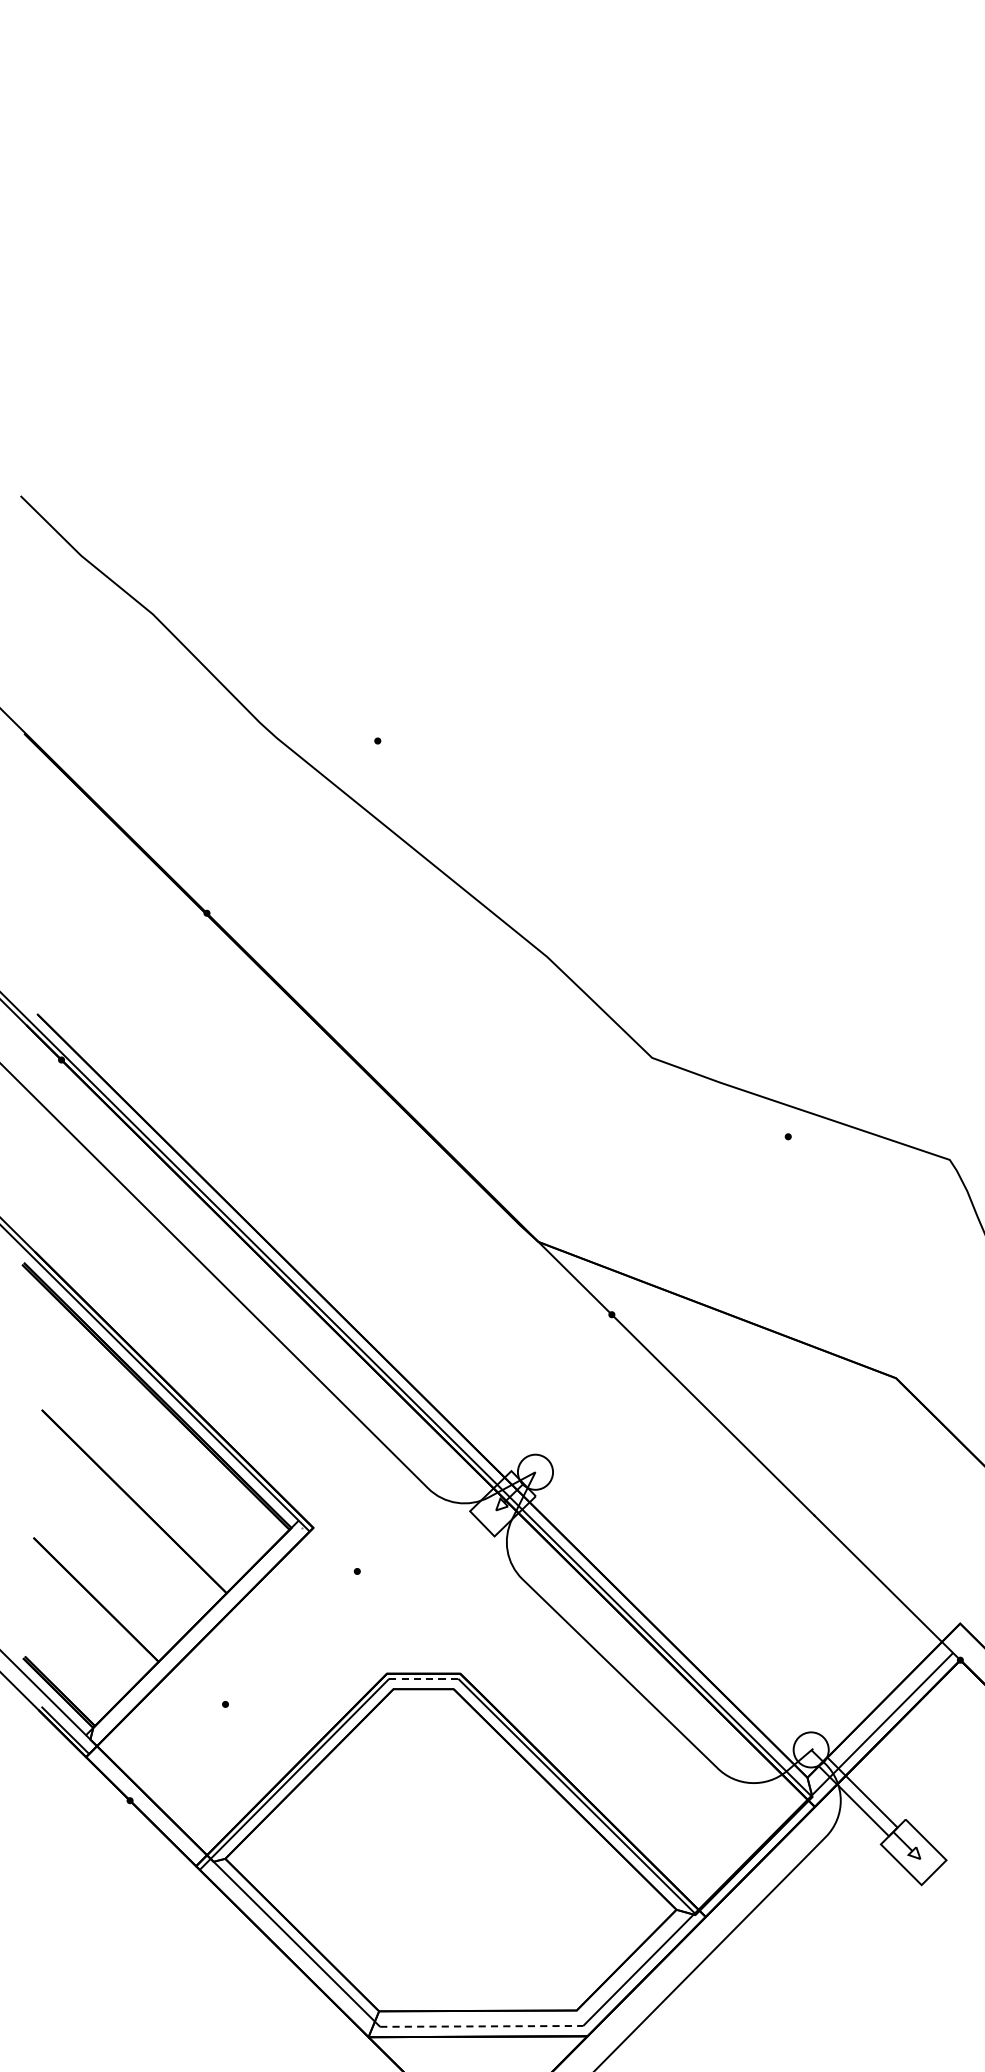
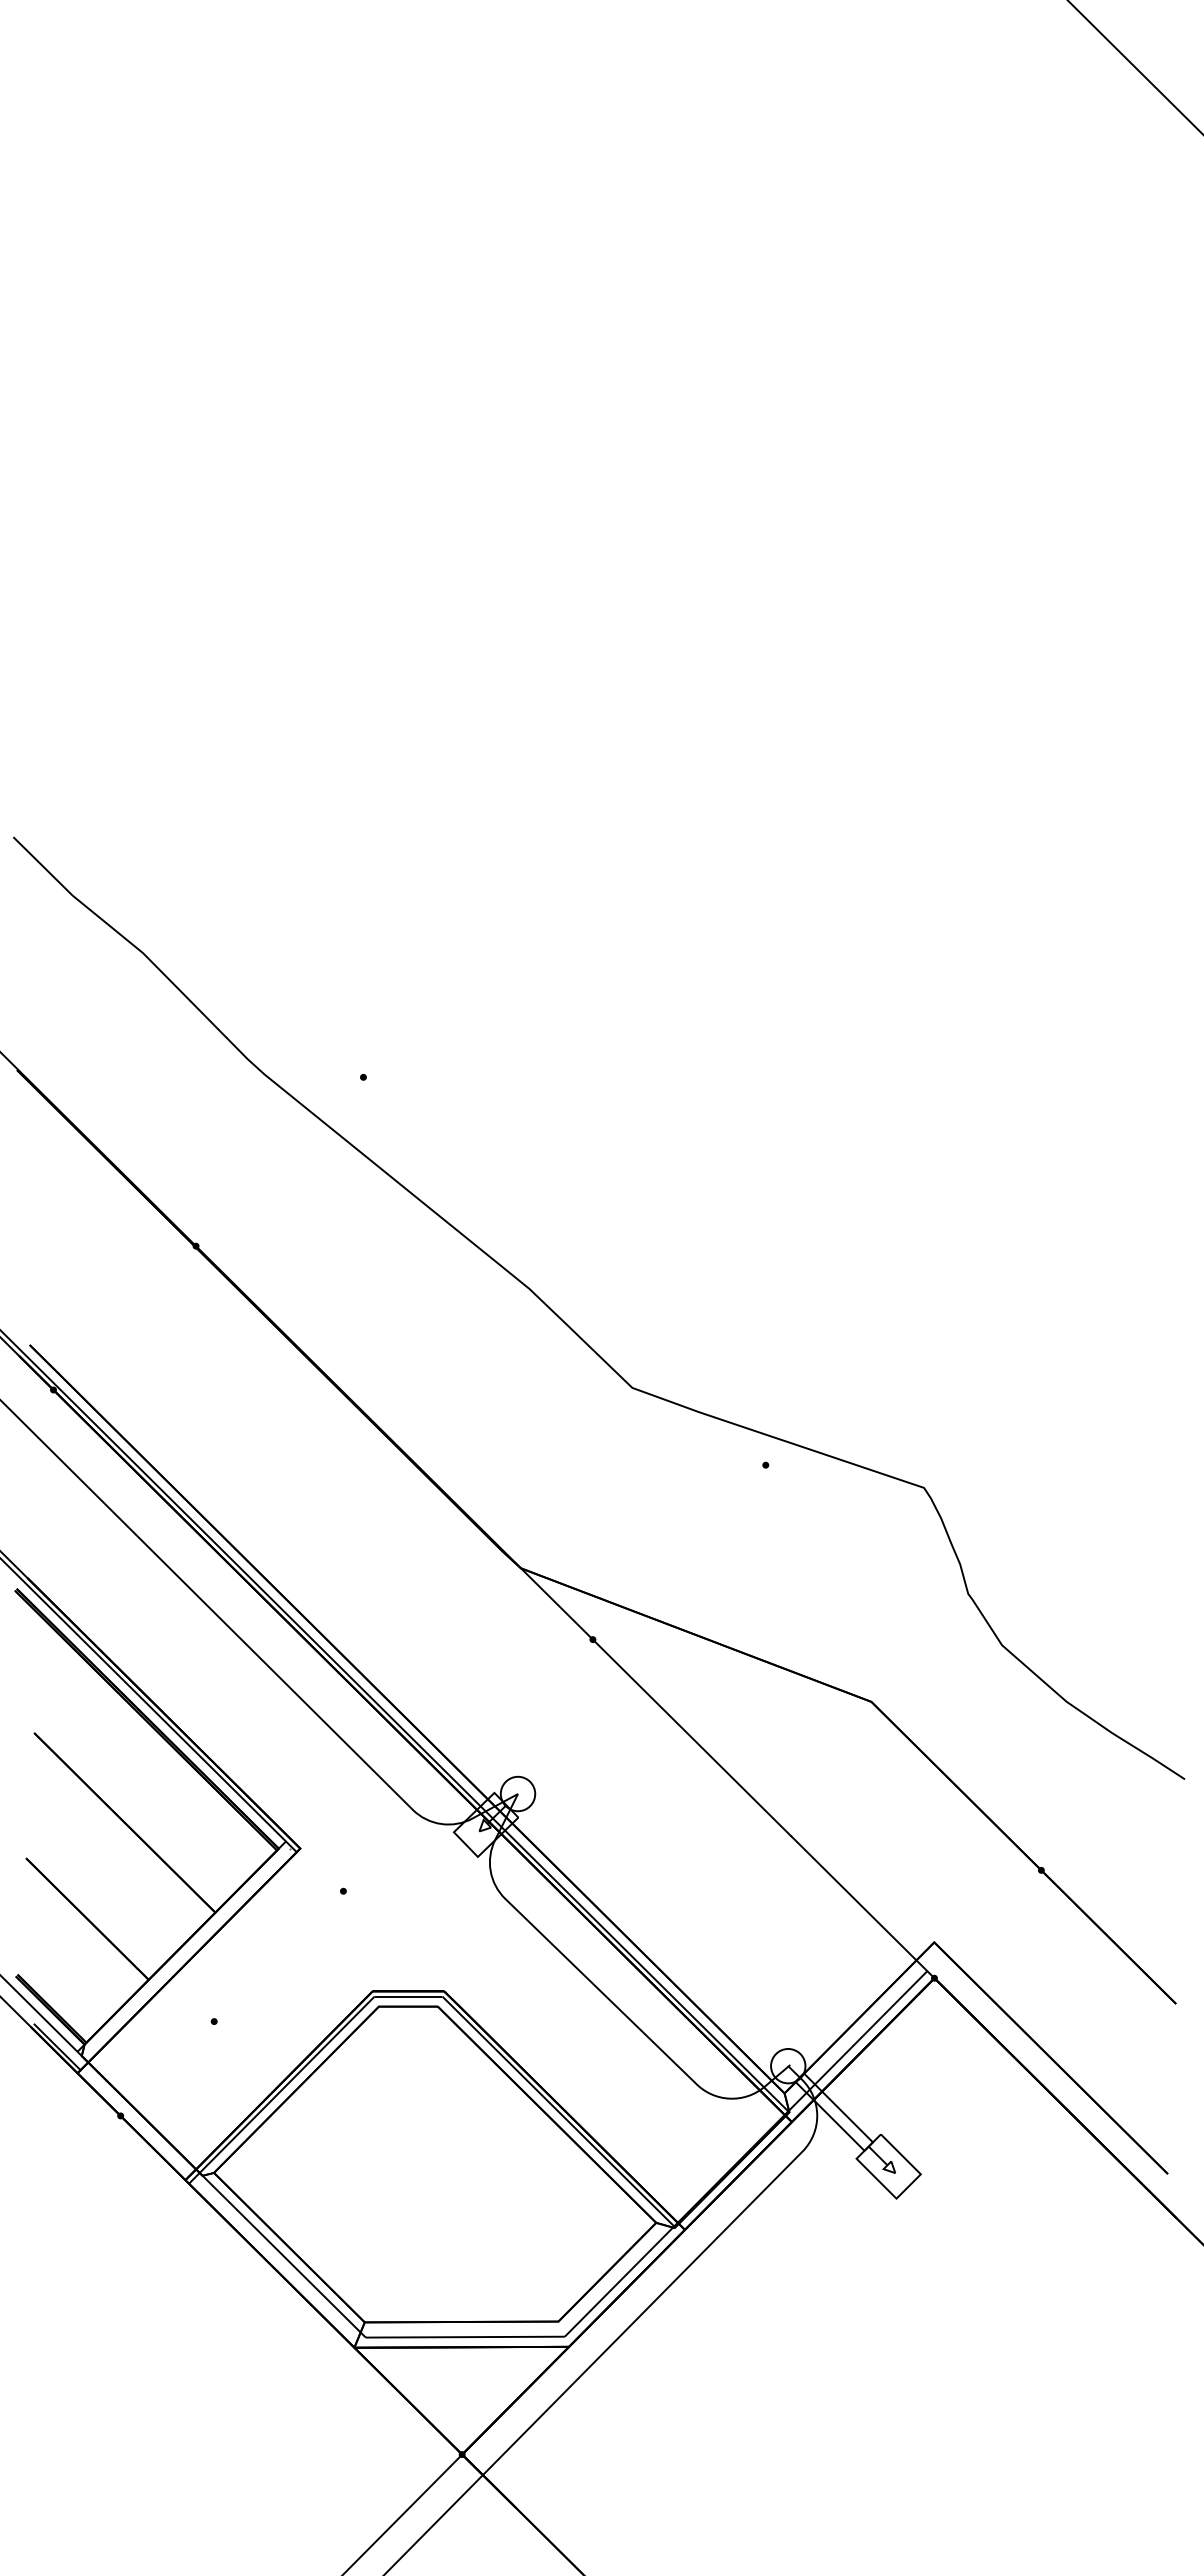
line: (423, 1678) -> (408, 1996), dashed -> solid
line: (481, 2026) -> (465, 2337), dashed -> solid

